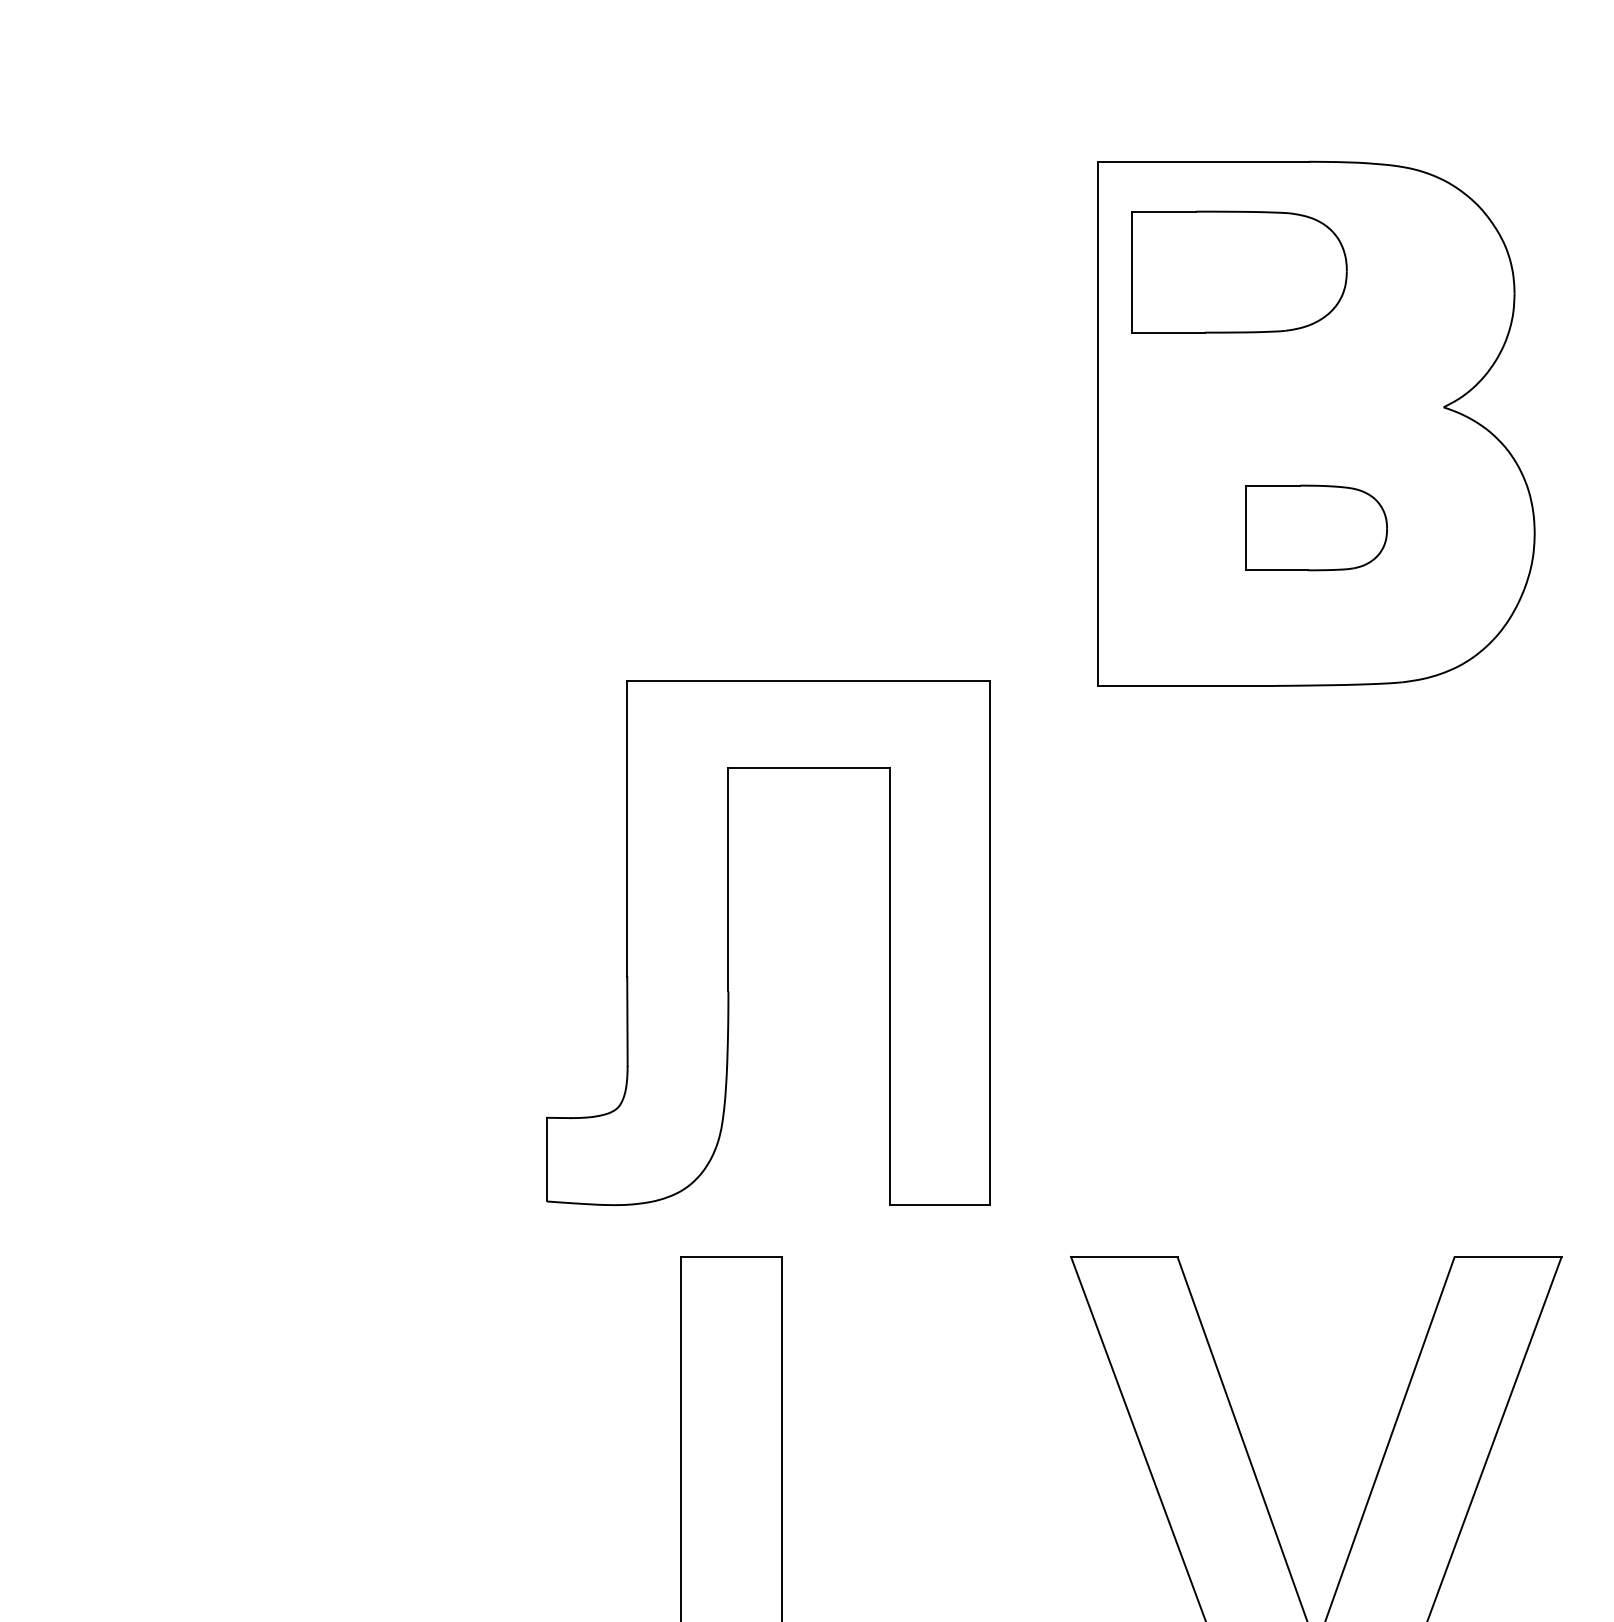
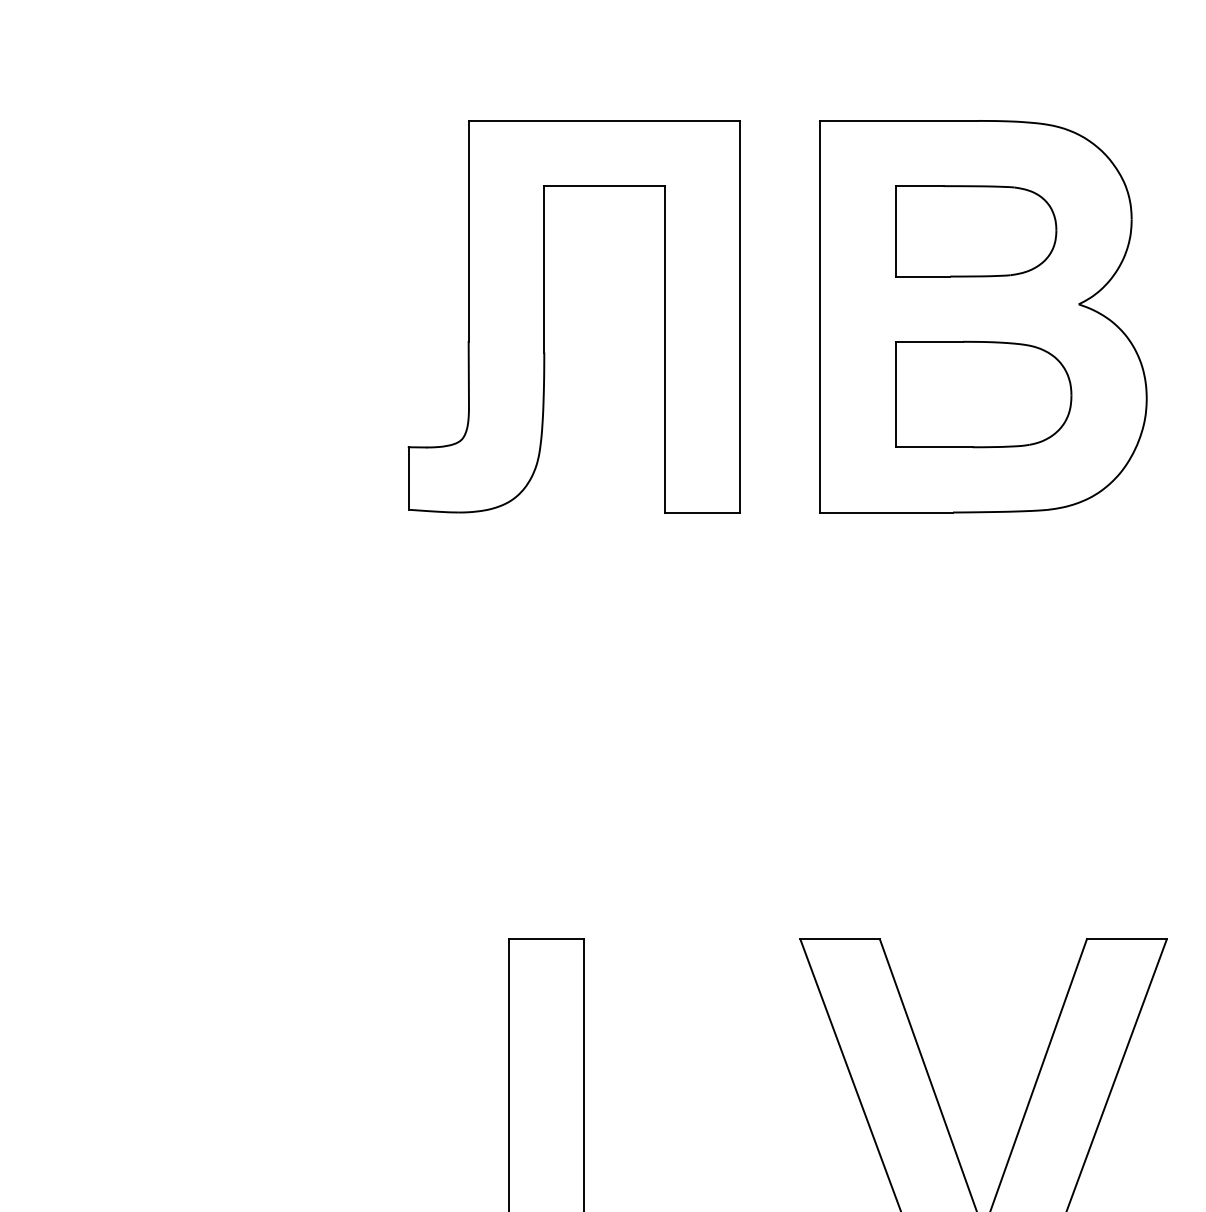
part: (1239, 272) -> (976, 231), moved
part: (1316, 527) -> (983, 394), size x1.67
part: (728, 942) -> (544, 316), moved

